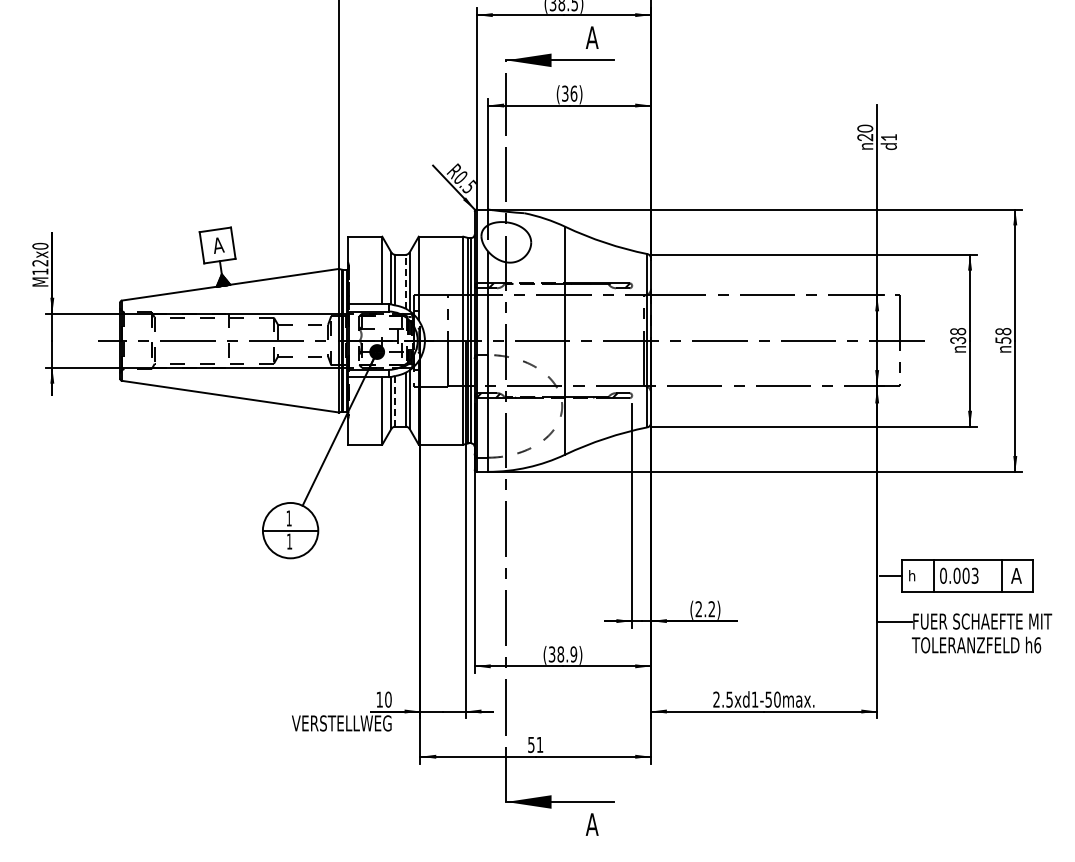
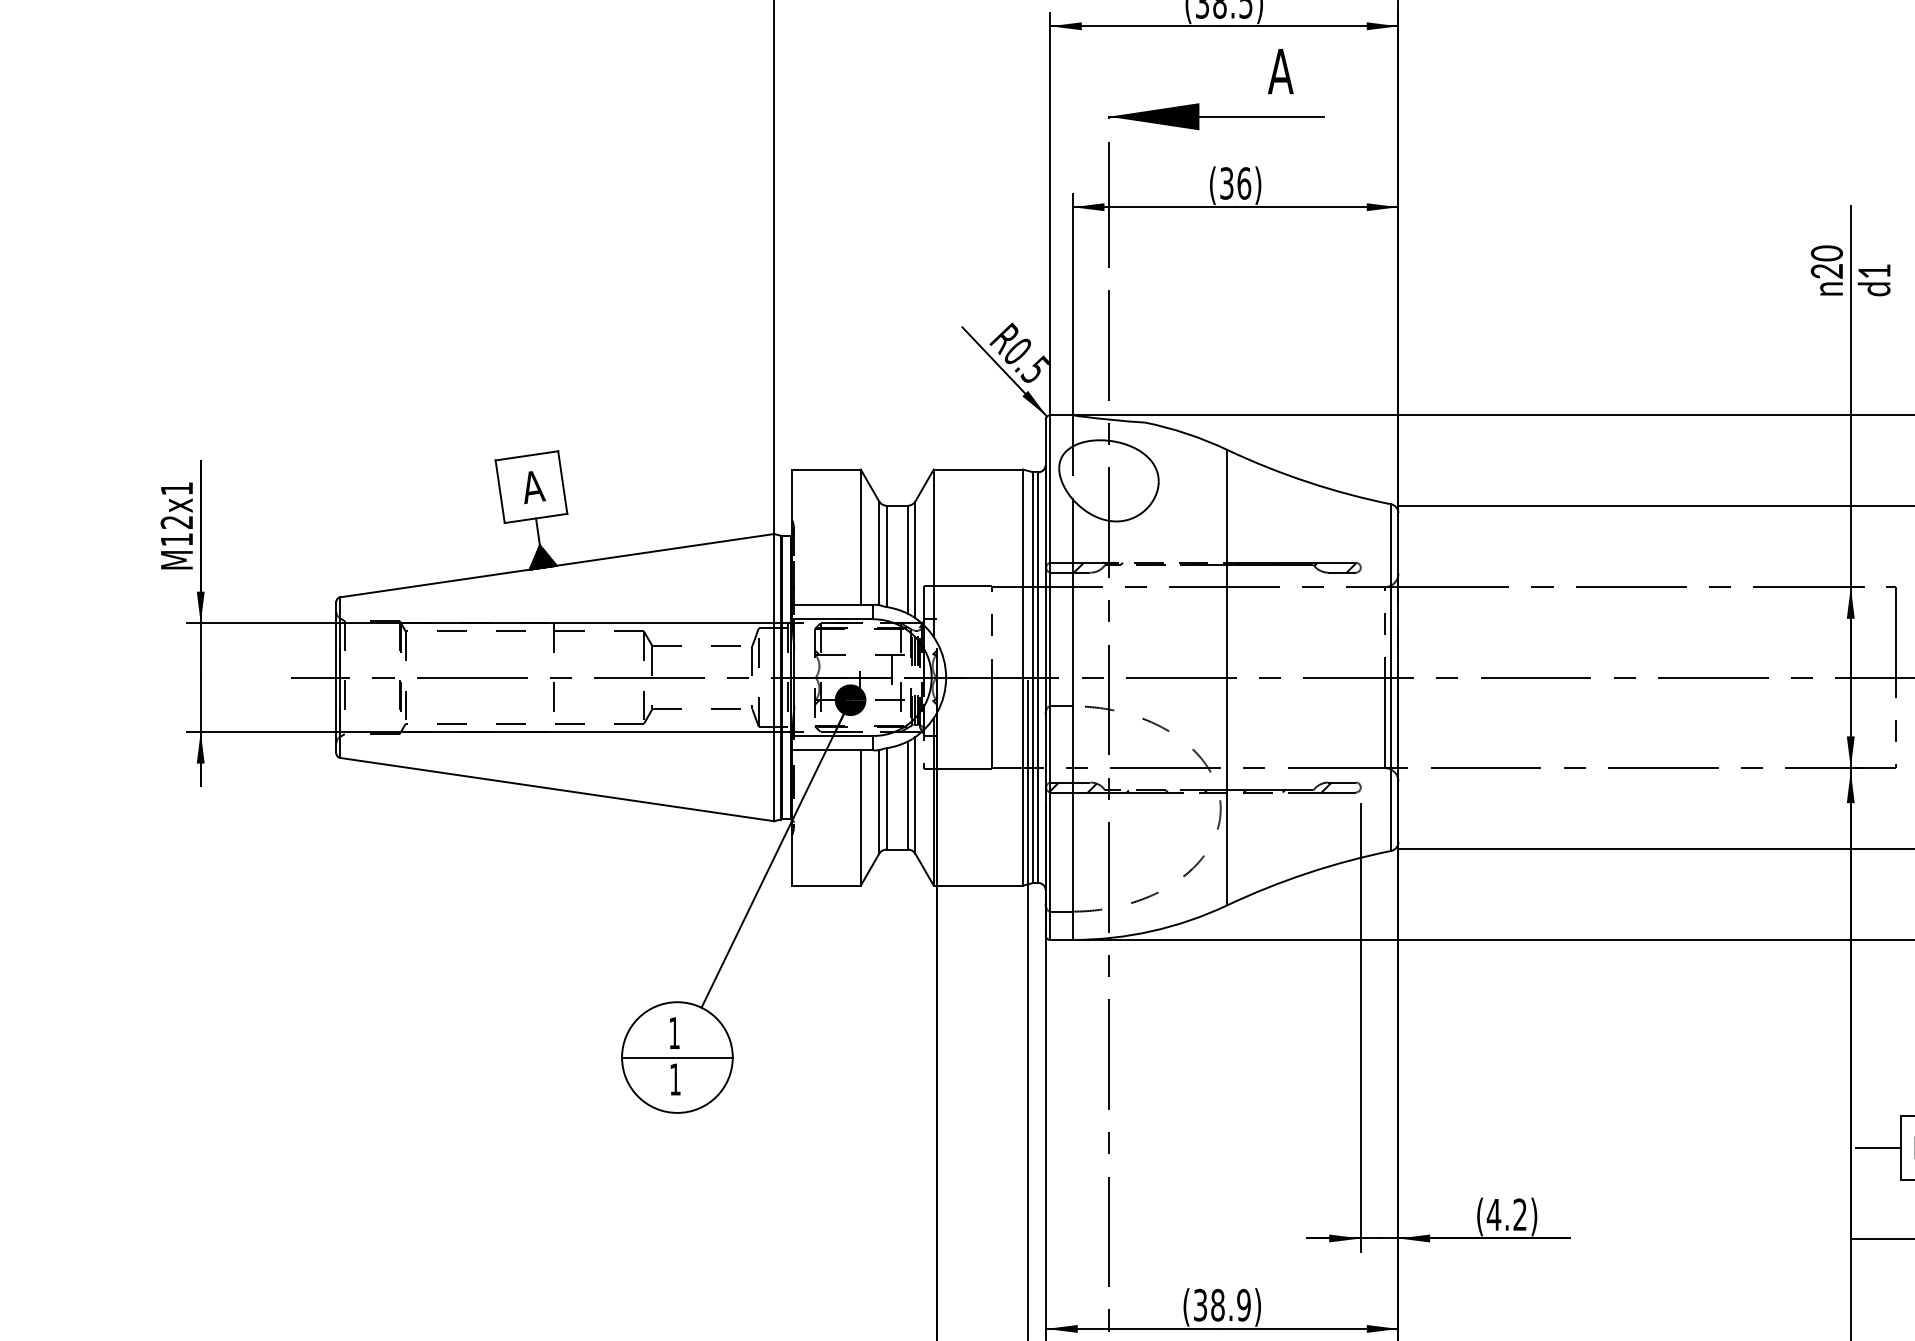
text: (40, 245) -> (177, 487), M12x0 -> M12x1
line: (405, 281) -> (907, 559), dashed -> solid
line: (395, 400) -> (887, 797), dashed -> solid
text: (698, 609) -> (1493, 1215), (2.2) -> (4.2)

